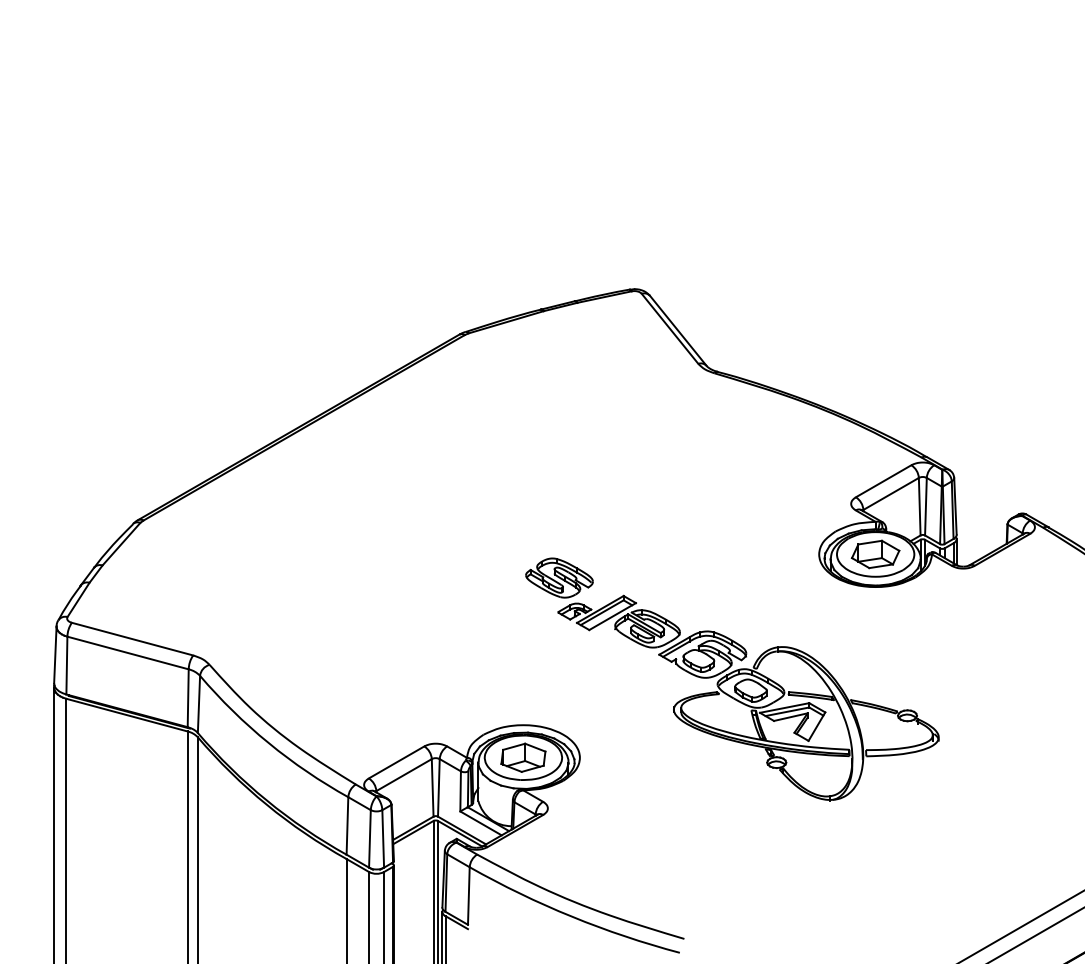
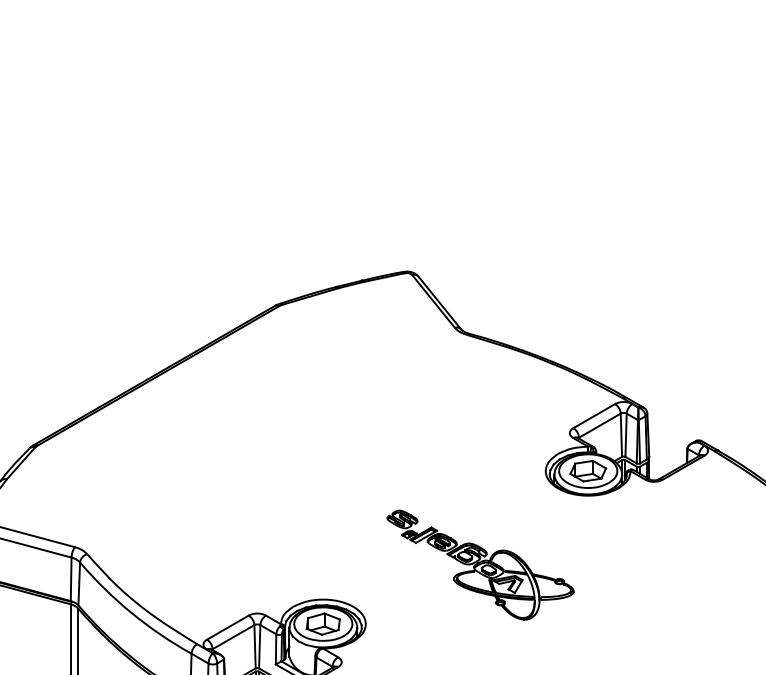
part: (732, 679) -> (480, 565), size x0.6

